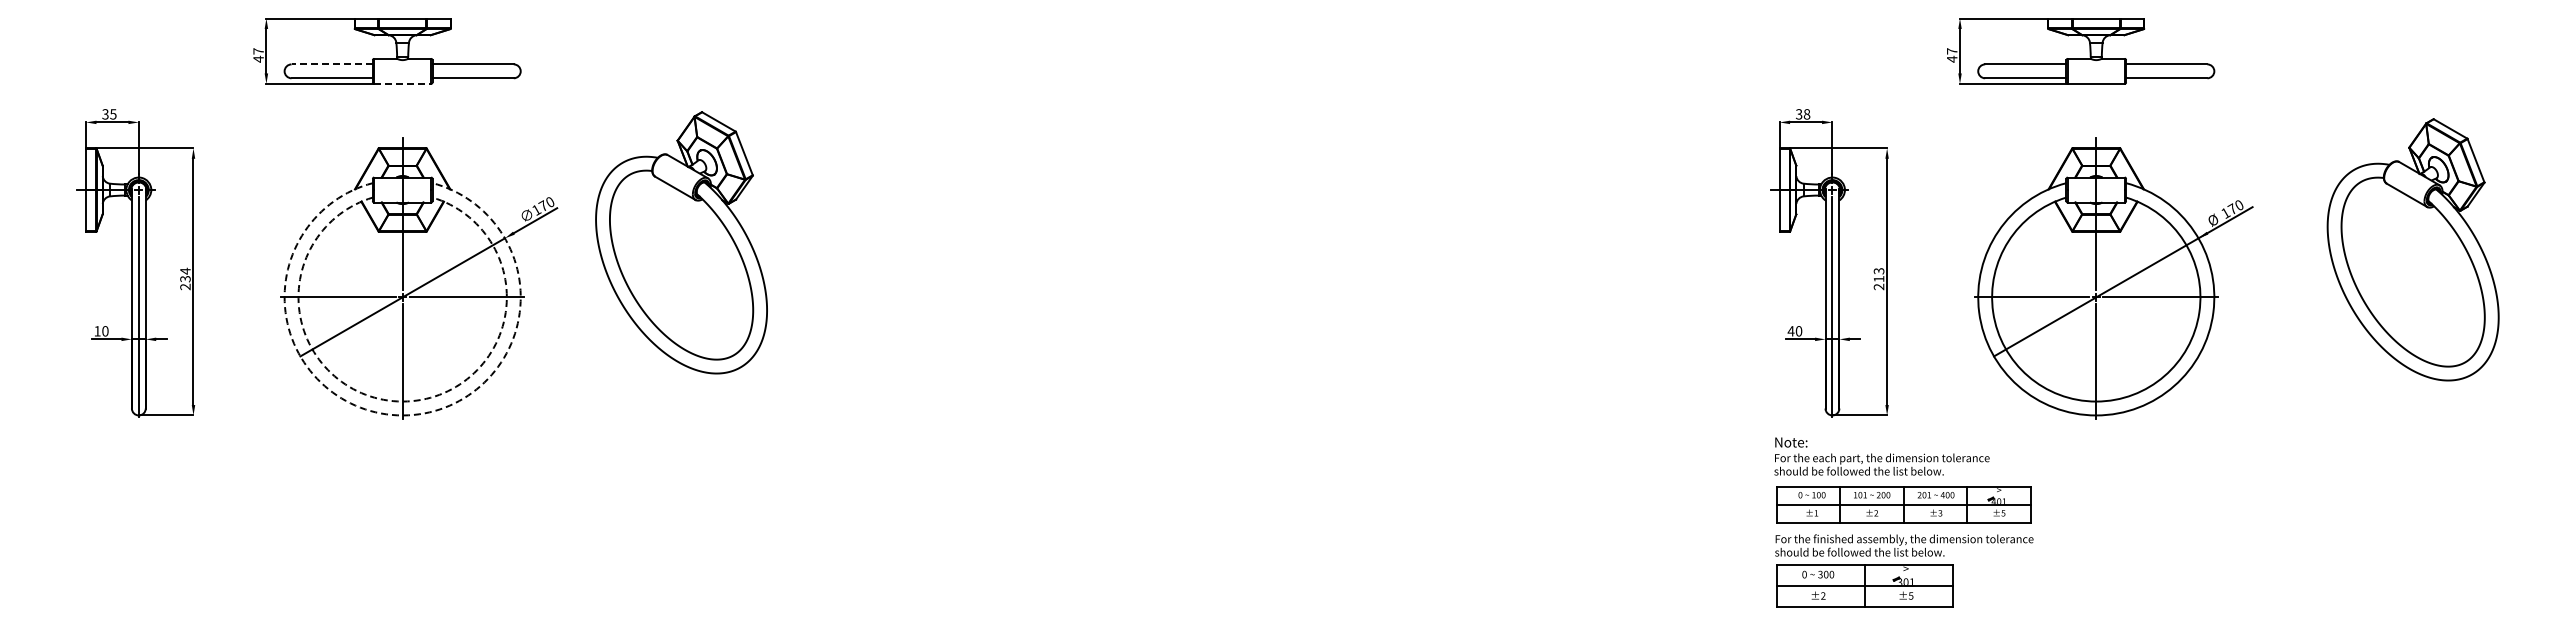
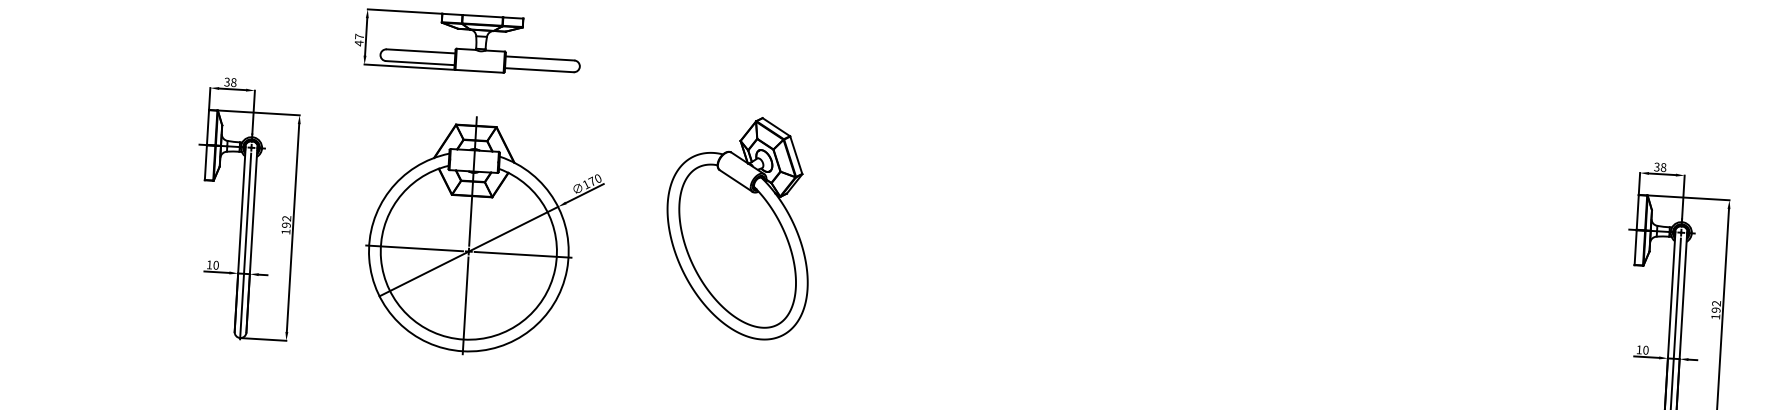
line: (332, 64) -> (421, 51), dashed -> solid
line: (403, 83) -> (480, 71), dashed -> solid
text: (113, 114) -> (233, 82), 35 -> 38
part: (681, 242) -> (738, 227), moved
text: (185, 278) -> (286, 224), 234 -> 192
text: (1878, 279) -> (1715, 310), 213 -> 192
text: (1790, 331) -> (1638, 350), 40 -> 10
arc: (402, 401) -> (463, 339), dashed -> solid
arc: (402, 415) -> (462, 351), dashed -> solid

